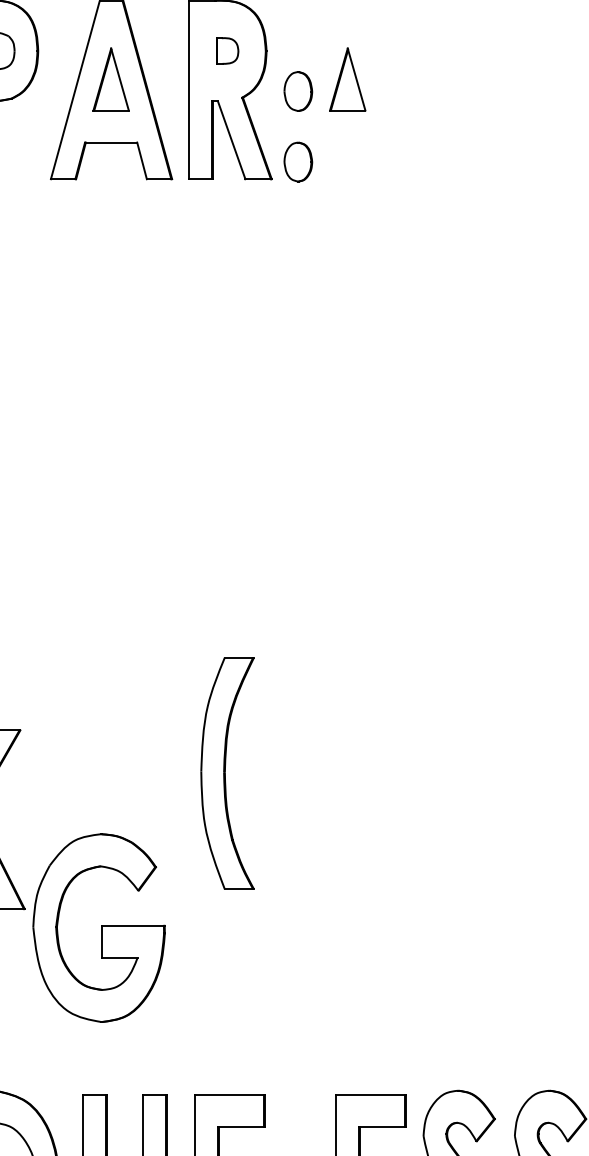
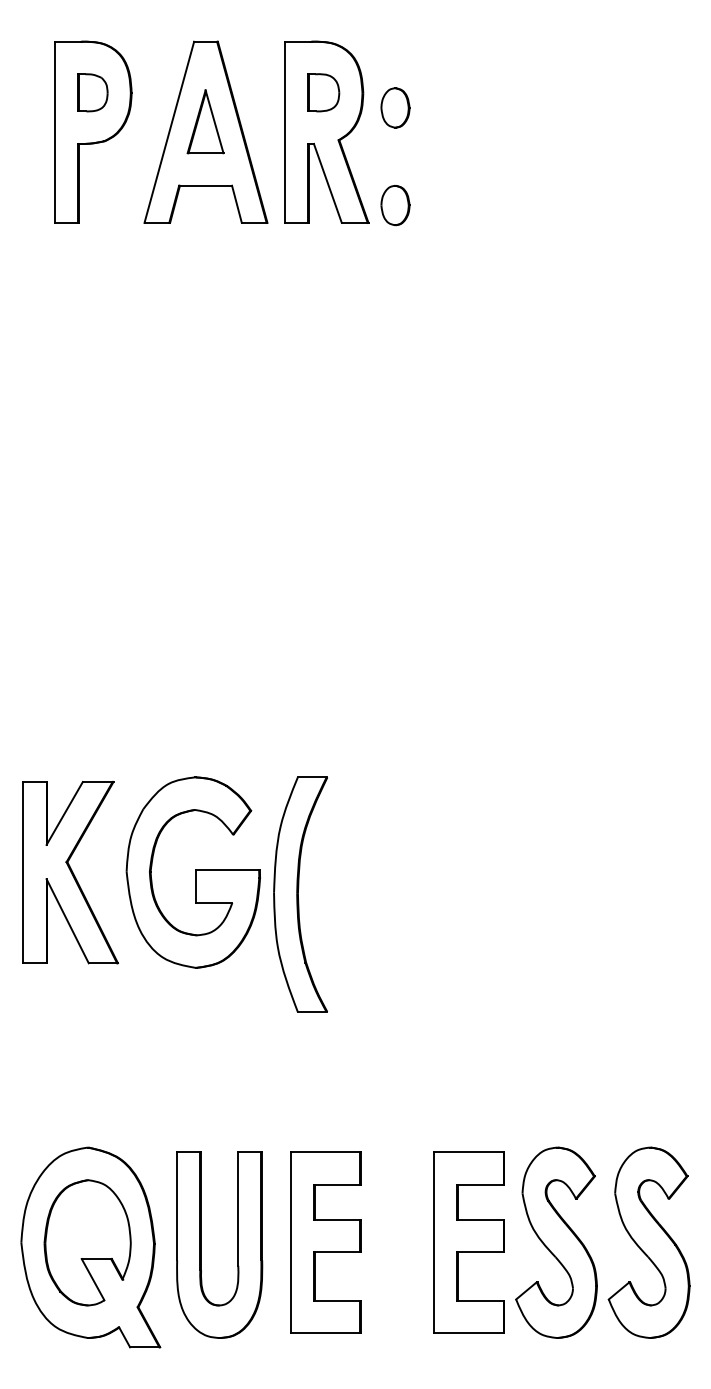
part: (227, 50) -> (323, 92), size x1.43
part: (347, 79) -> (445, 121), removed
part: (298, 91) -> (395, 107), moved
part: (227, 773) -> (300, 894), moved
part: (98, 928) -> (192, 872), moved

